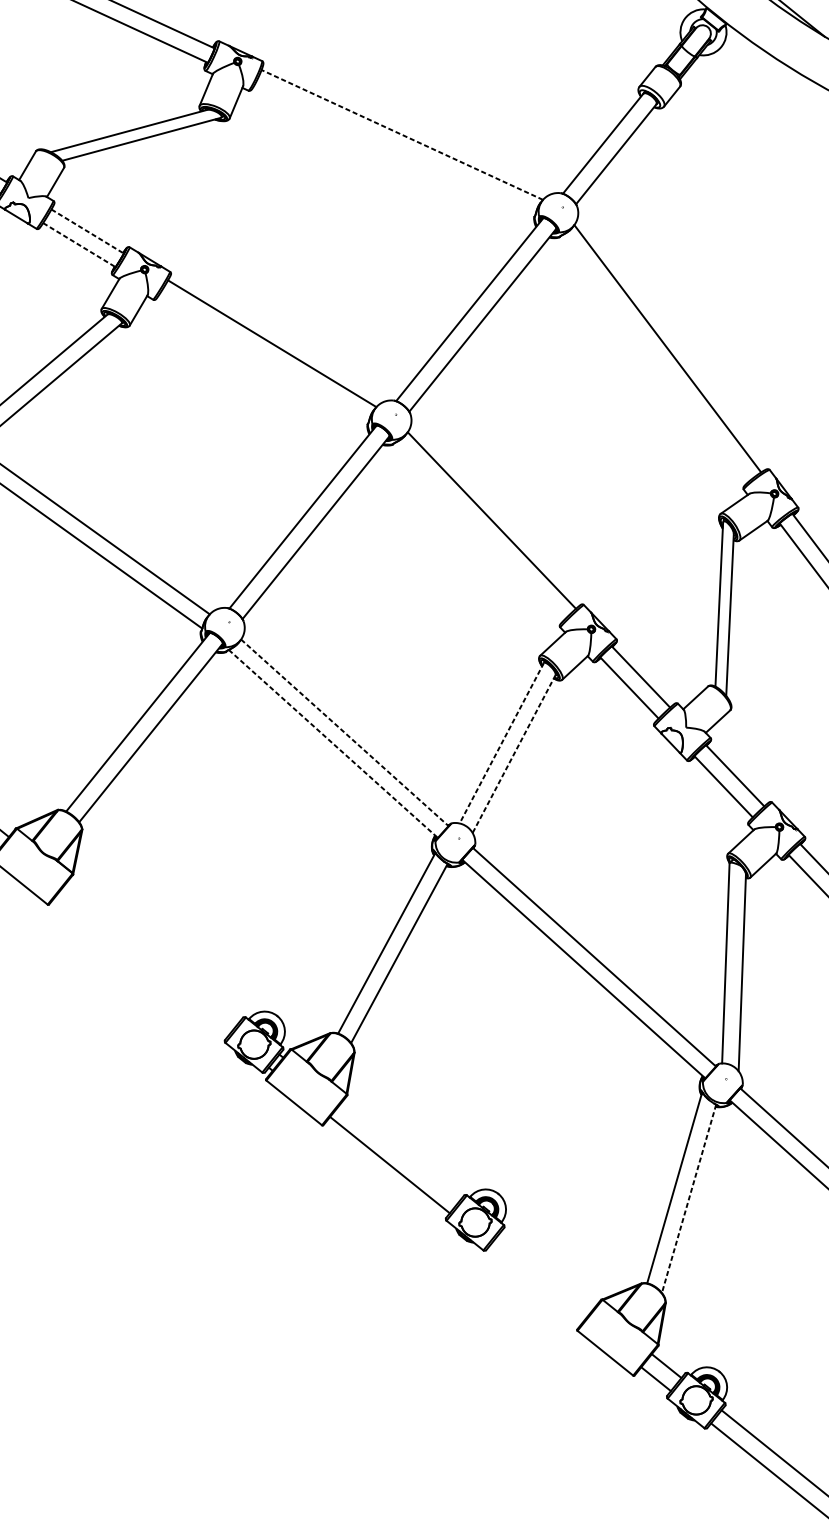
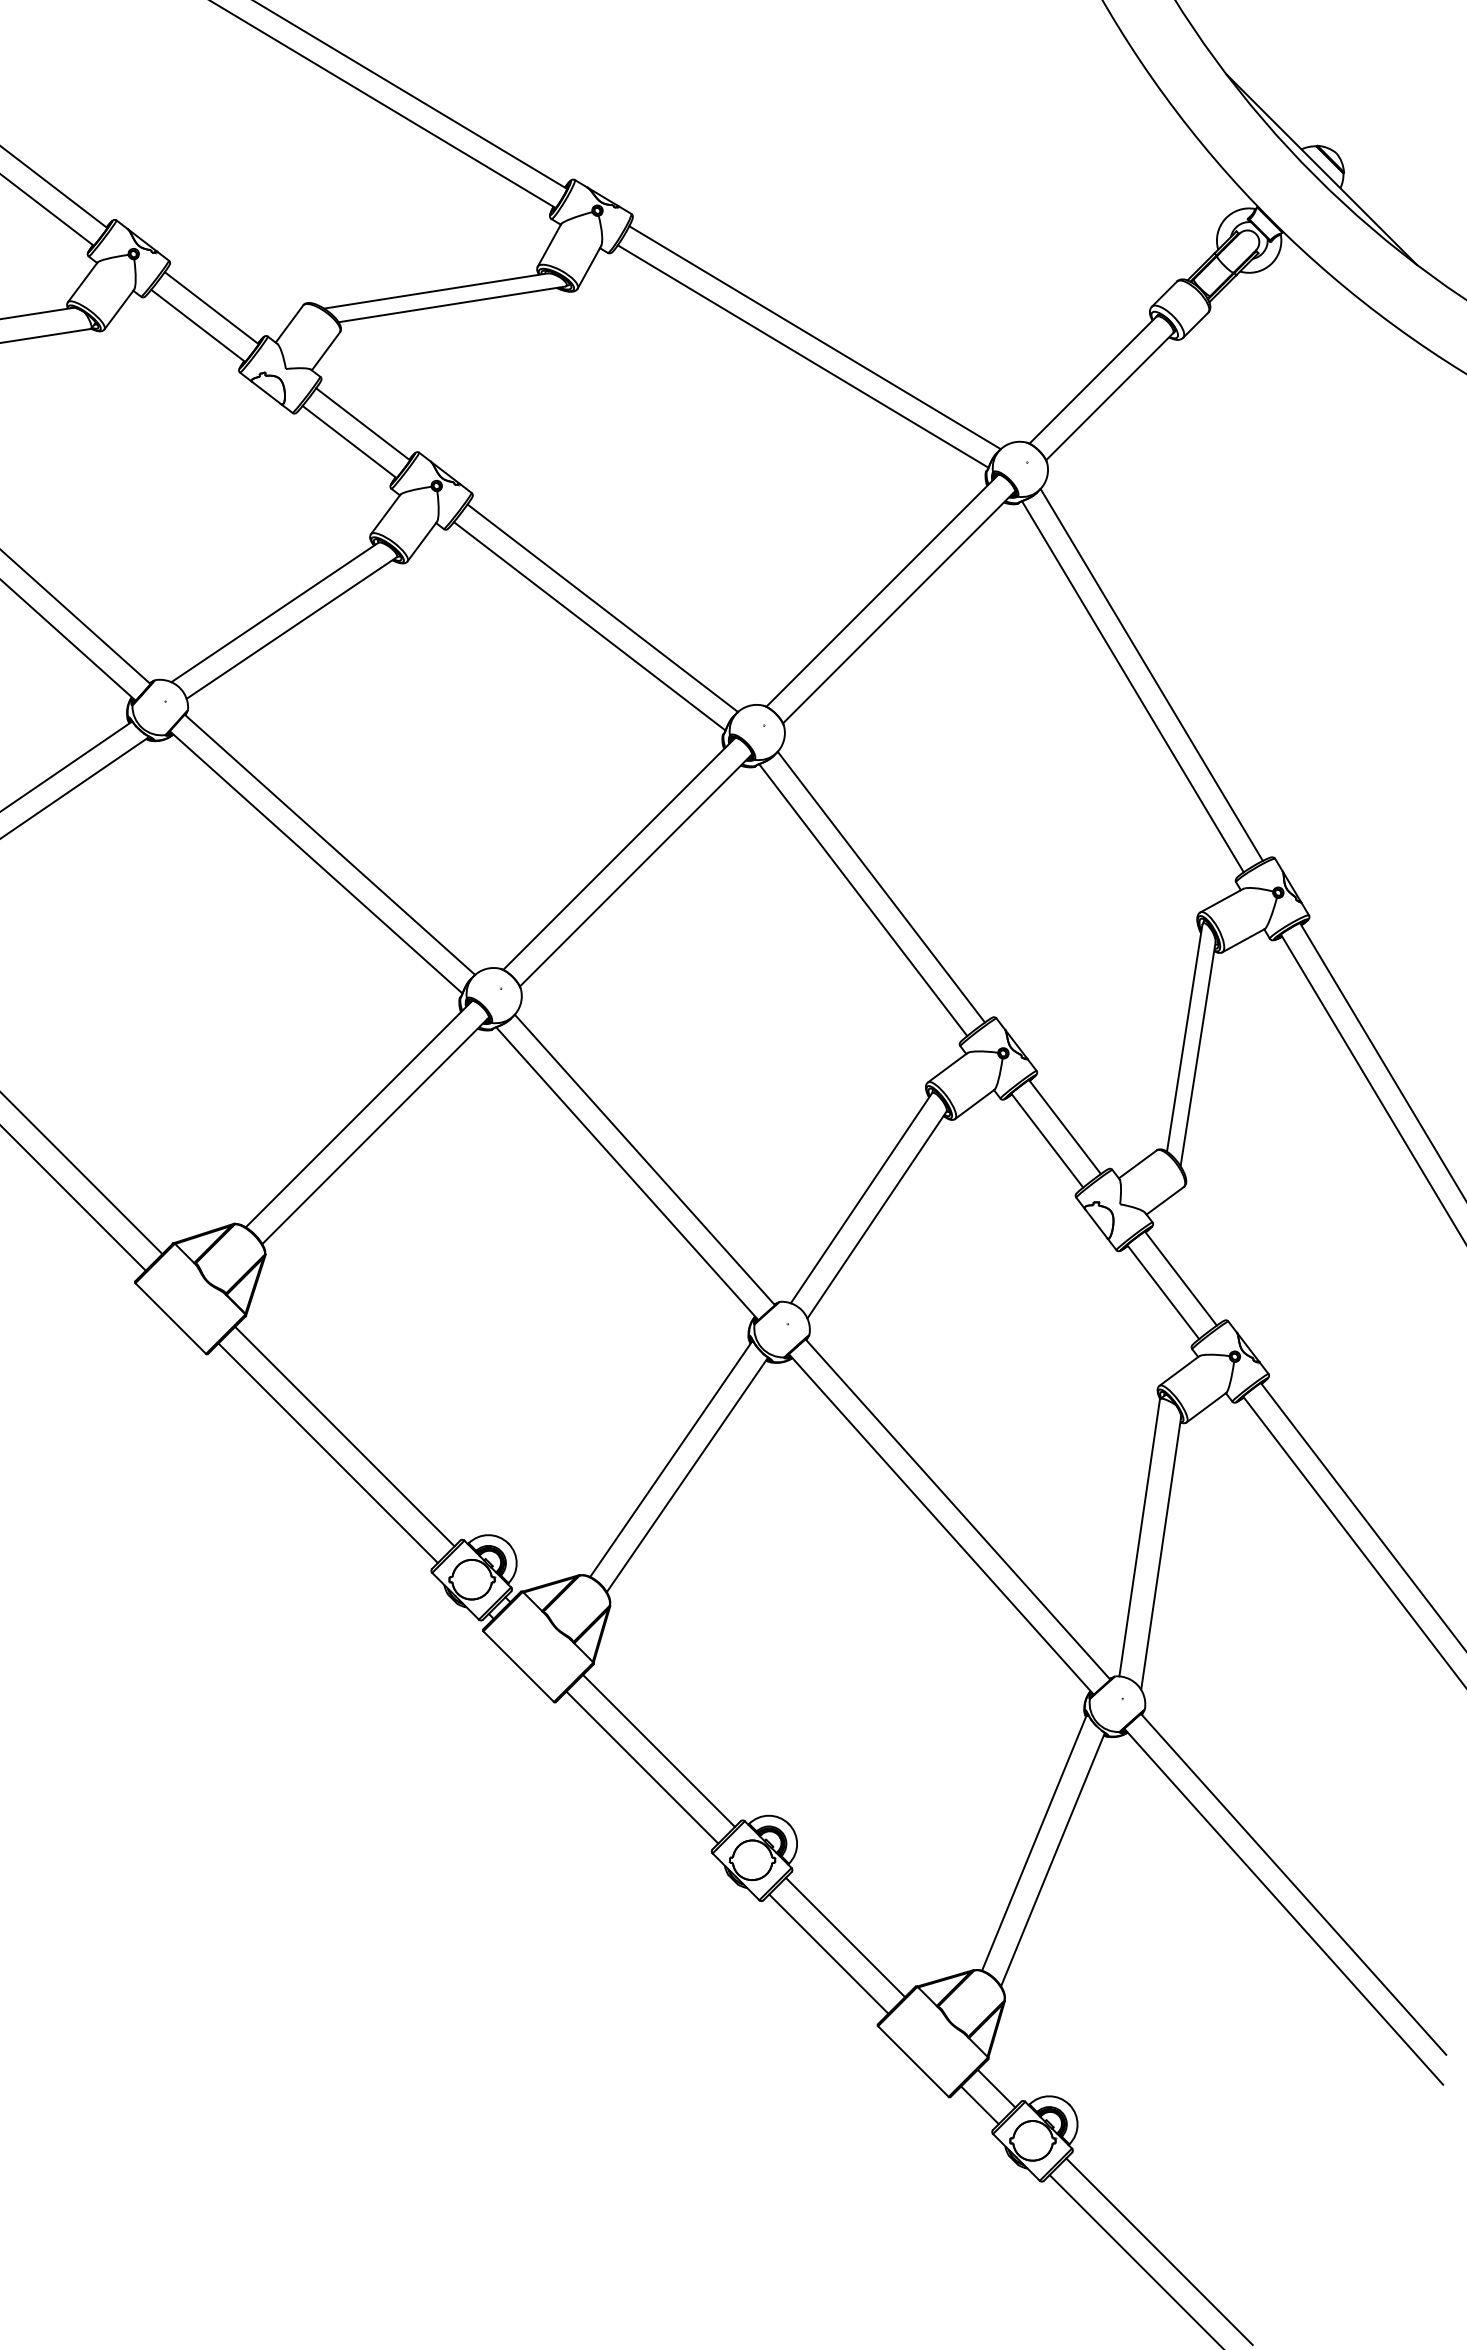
line: (402, 134) -> (815, 337), dashed -> solid
line: (394, 149) -> (802, 356), added
line: (87, 231) -> (363, 424), dashed -> solid
line: (80, 245) -> (350, 442), dashed -> solid
line: (264, 357) -> (589, 626), added
line: (654, 358) -> (1132, 686), added
line: (480, 531) -> (863, 900), added
line: (345, 733) -> (645, 1160), dashed -> solid
line: (333, 743) -> (627, 1173), dashed -> solid
line: (501, 743) -> (861, 1198), dashed -> solid
line: (514, 754) -> (877, 1215), dashed -> solid
line: (152, 952) -> (344, 1436), added
line: (141, 966) -> (327, 1453), added
line: (400, 1151) -> (659, 1750), added
line: (688, 1198) -> (1052, 1859), dashed -> solid
line: (547, 1270) -> (845, 1937), added
line: (536, 1282) -> (828, 1953), added

